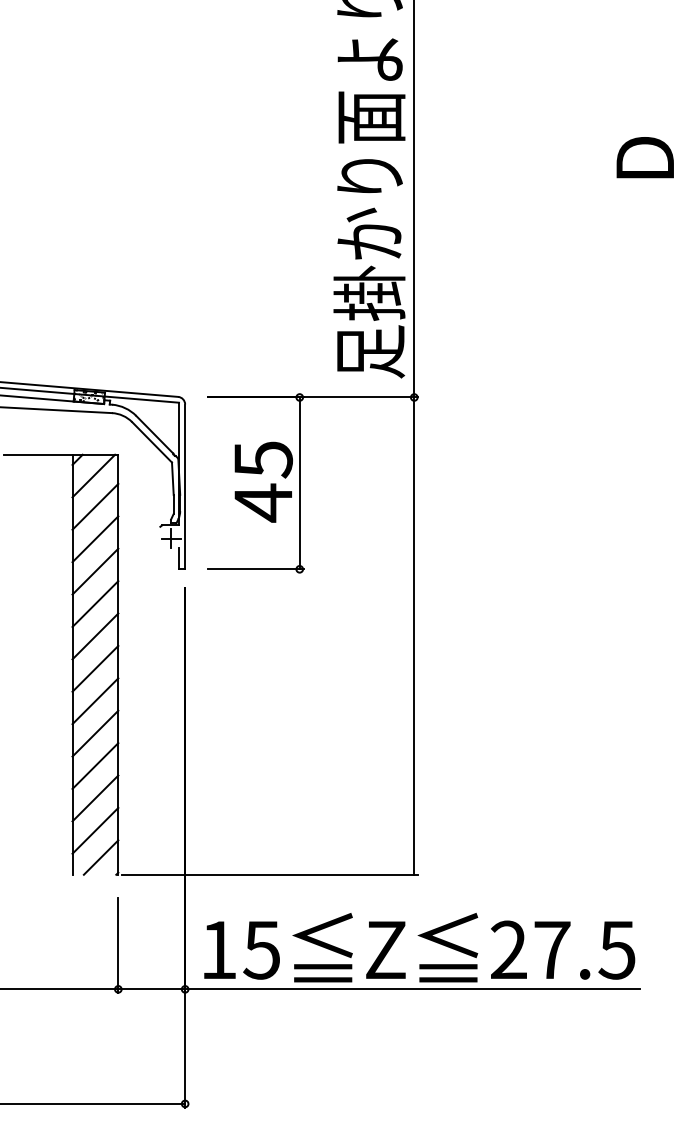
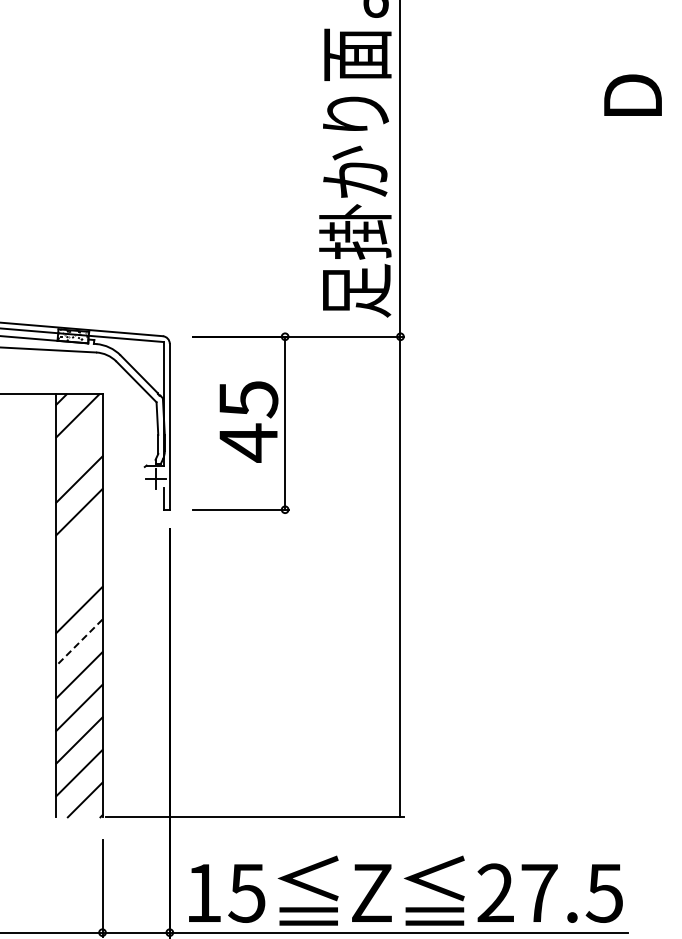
line: (95, 506) -> (79, 446), removed
line: (95, 603) -> (79, 544), removed
line: (95, 636) -> (79, 577), removed
line: (95, 701) -> (79, 642), solid -> dashed

